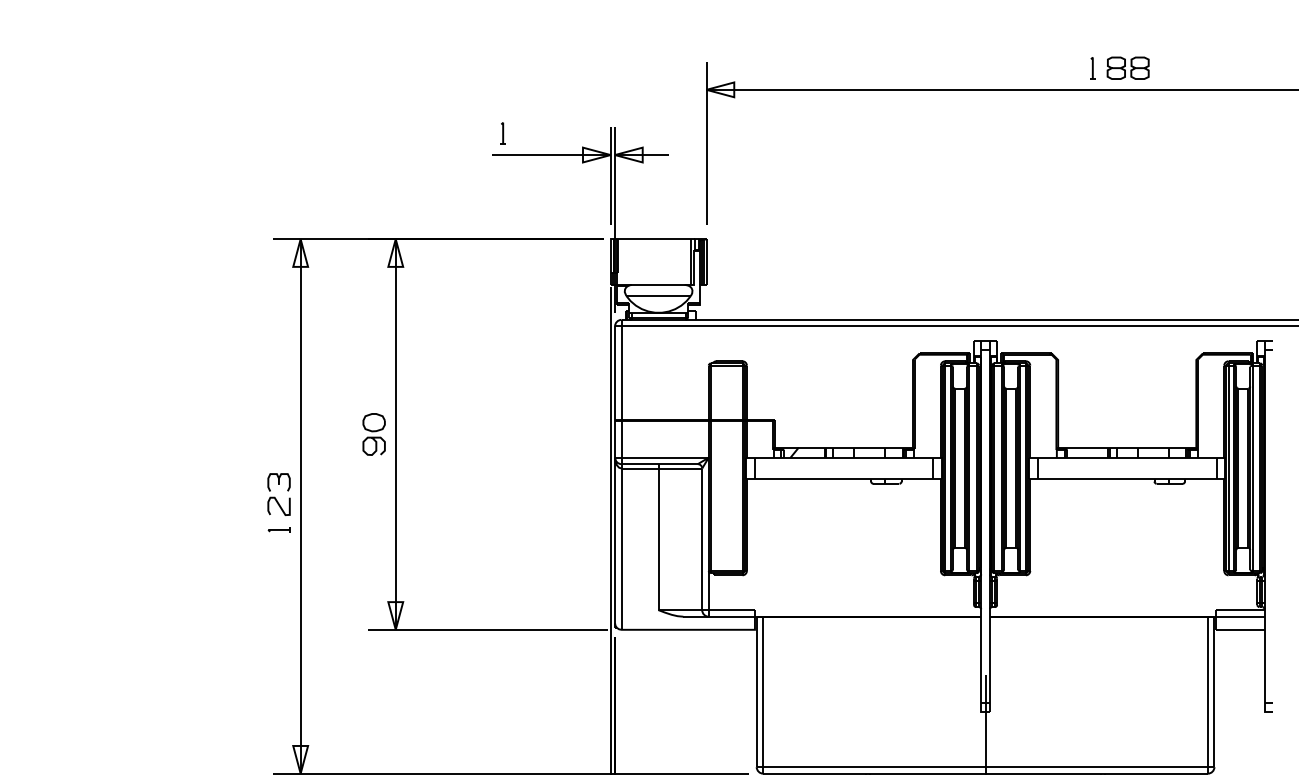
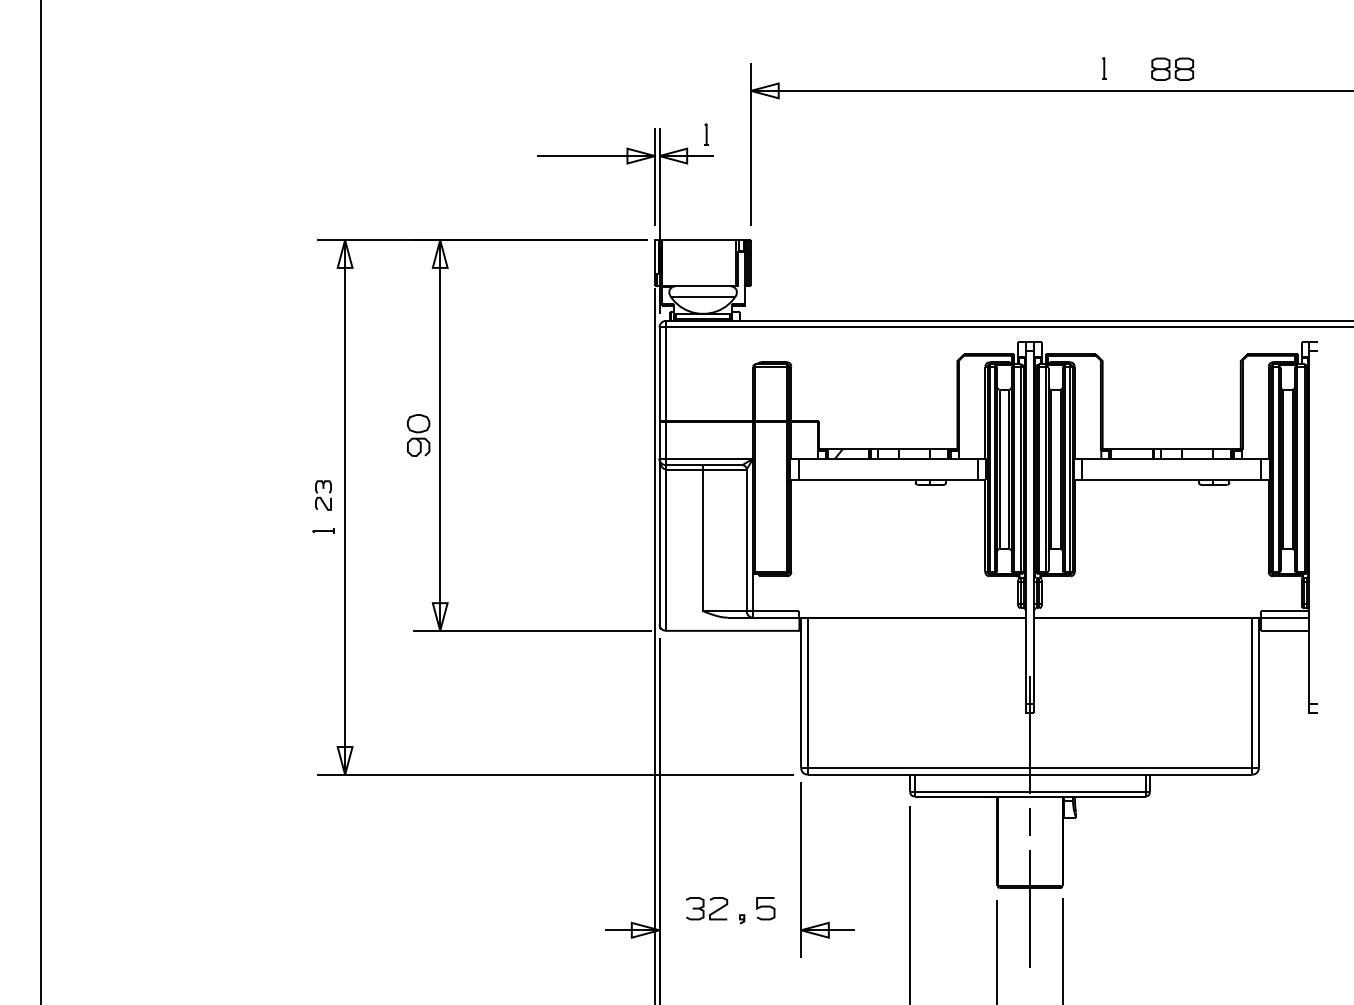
line: (1093, 68) -> (1104, 68), moved
line: (503, 133) -> (706, 134), moved
part: (279, 494) -> (323, 495), size x0.7

